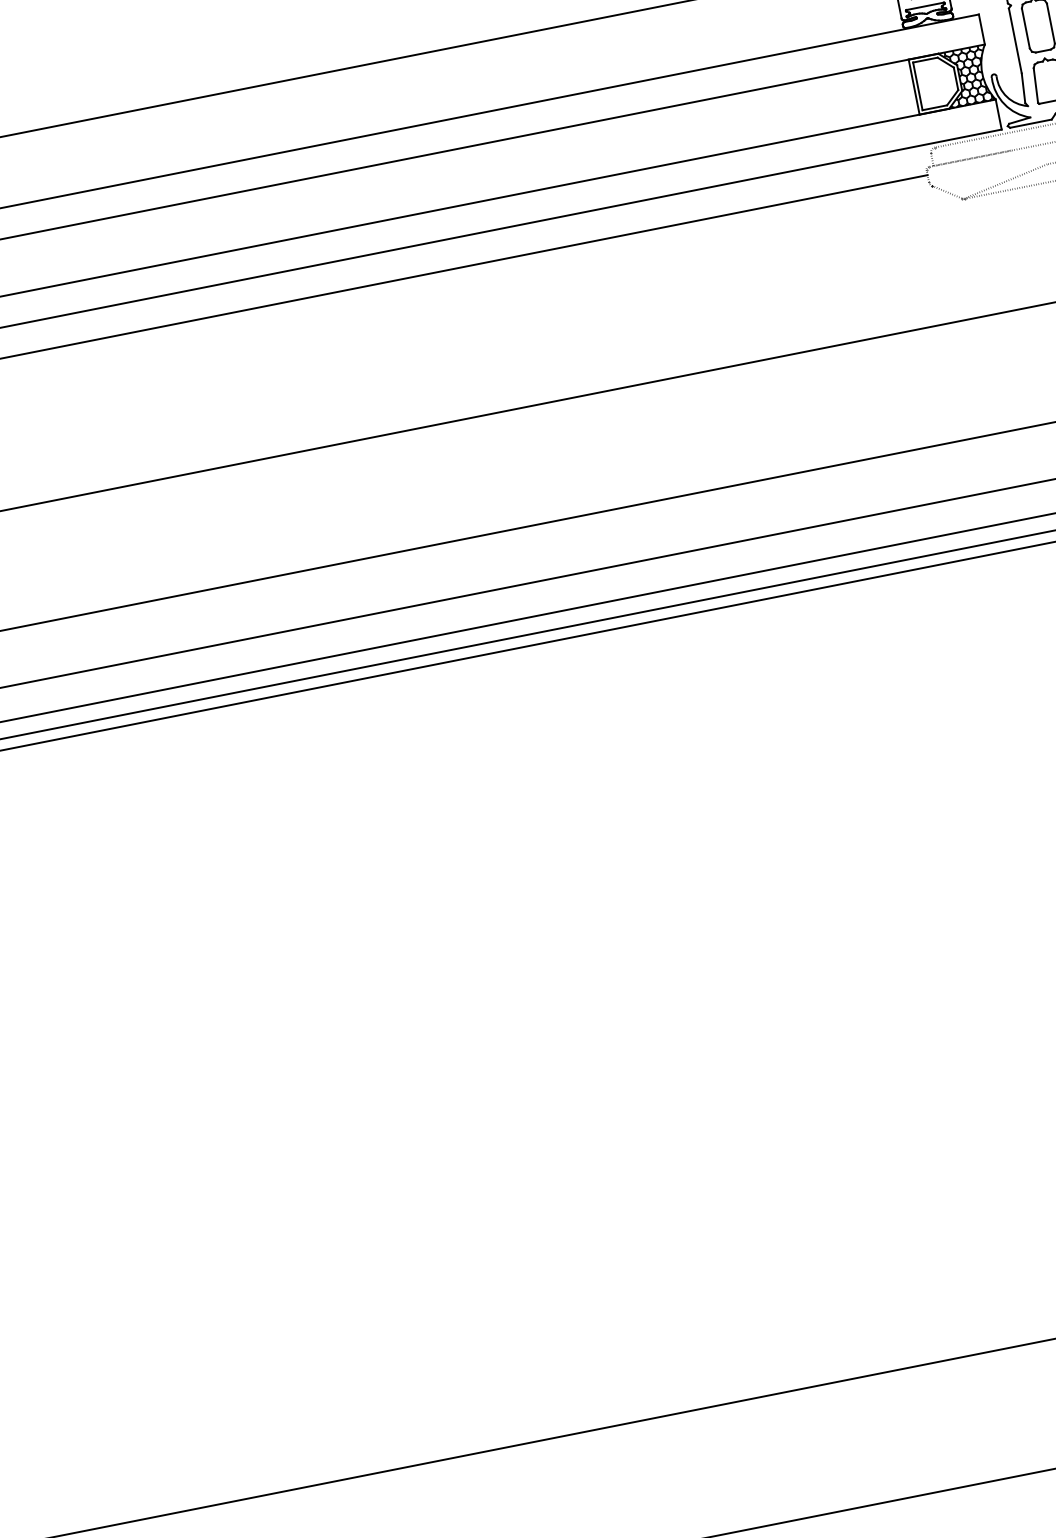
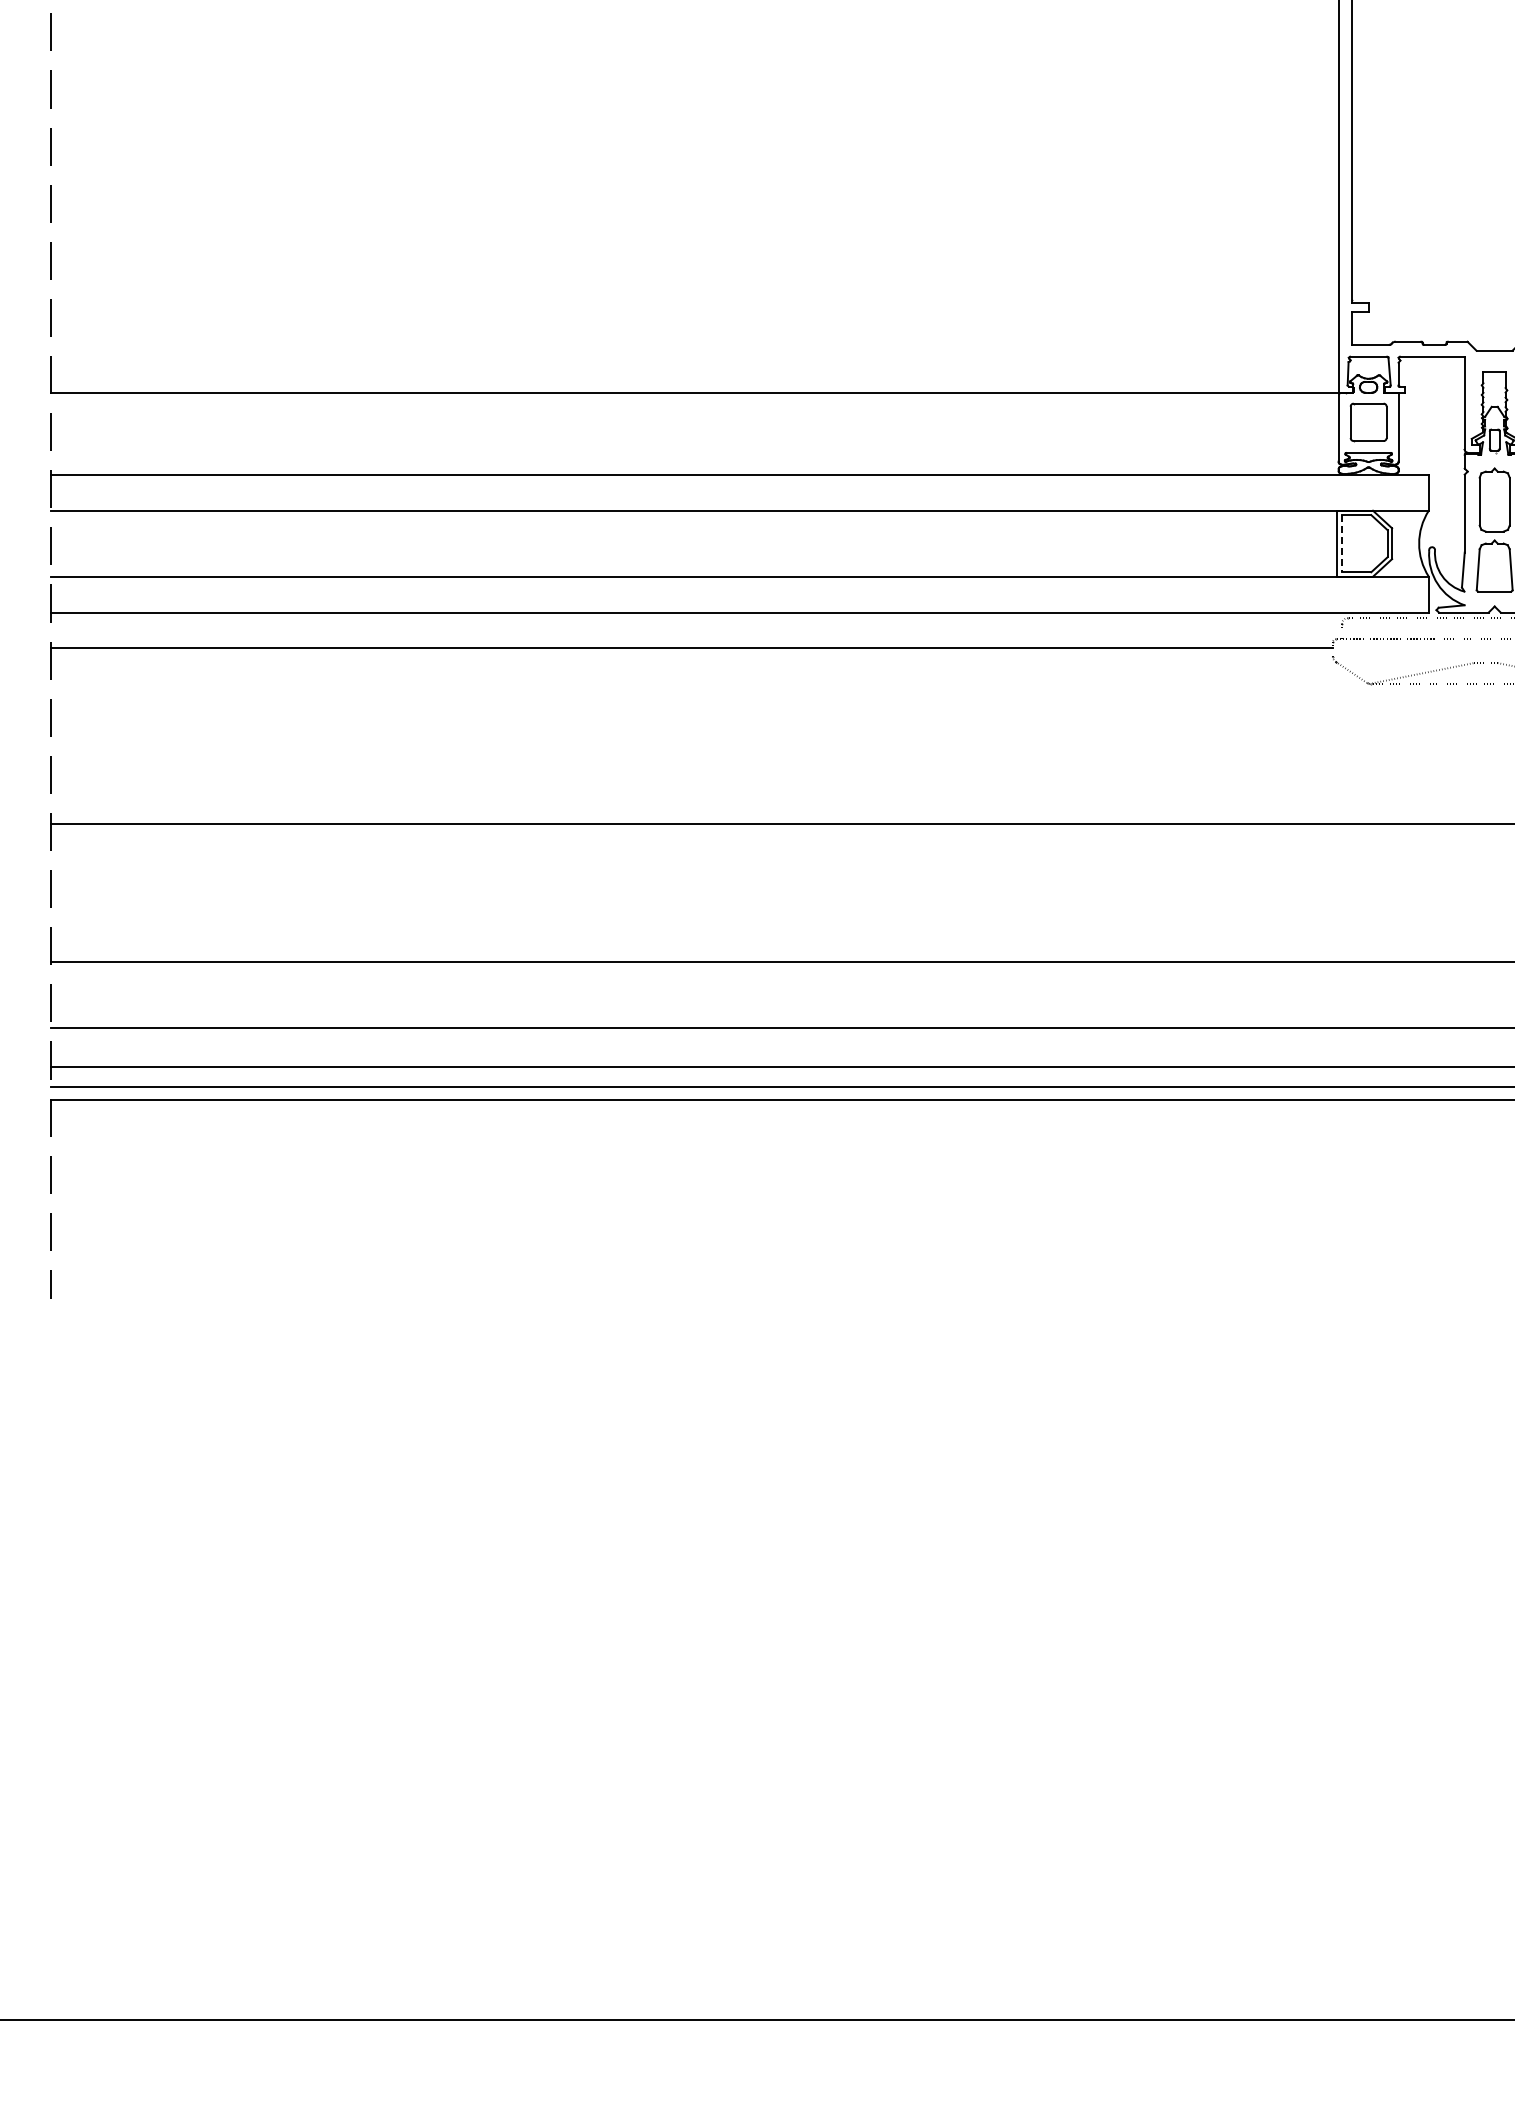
hatch: (967, 76) -> (1401, 543), removed
line: (917, 86) -> (1341, 543), solid -> dashed

